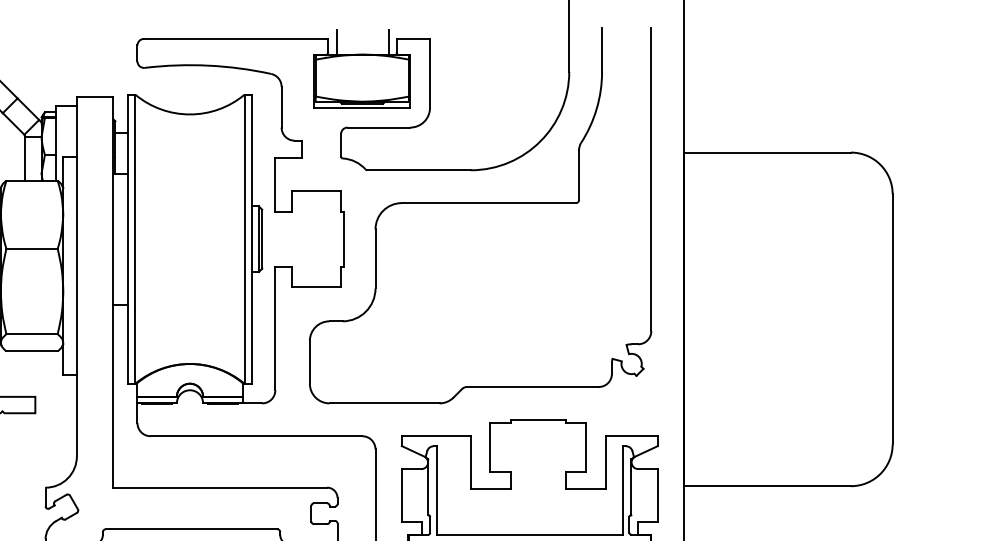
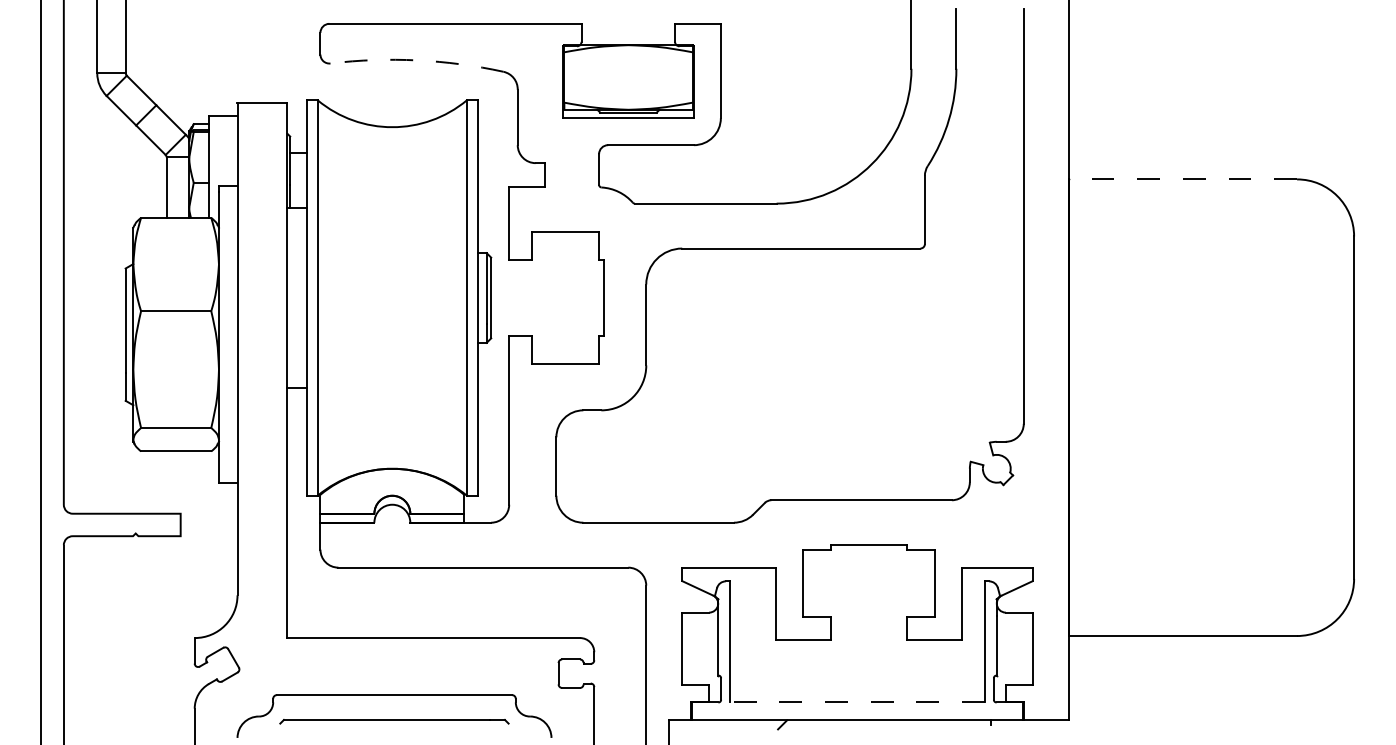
line: (336, 42) -> (592, 28), removed
line: (388, 42) -> (664, 28), removed
arc: (208, 65) -> (417, 60), solid -> dashed
line: (767, 152) -> (1182, 179), solid -> dashed
line: (529, 534) -> (857, 702), solid -> dashed

